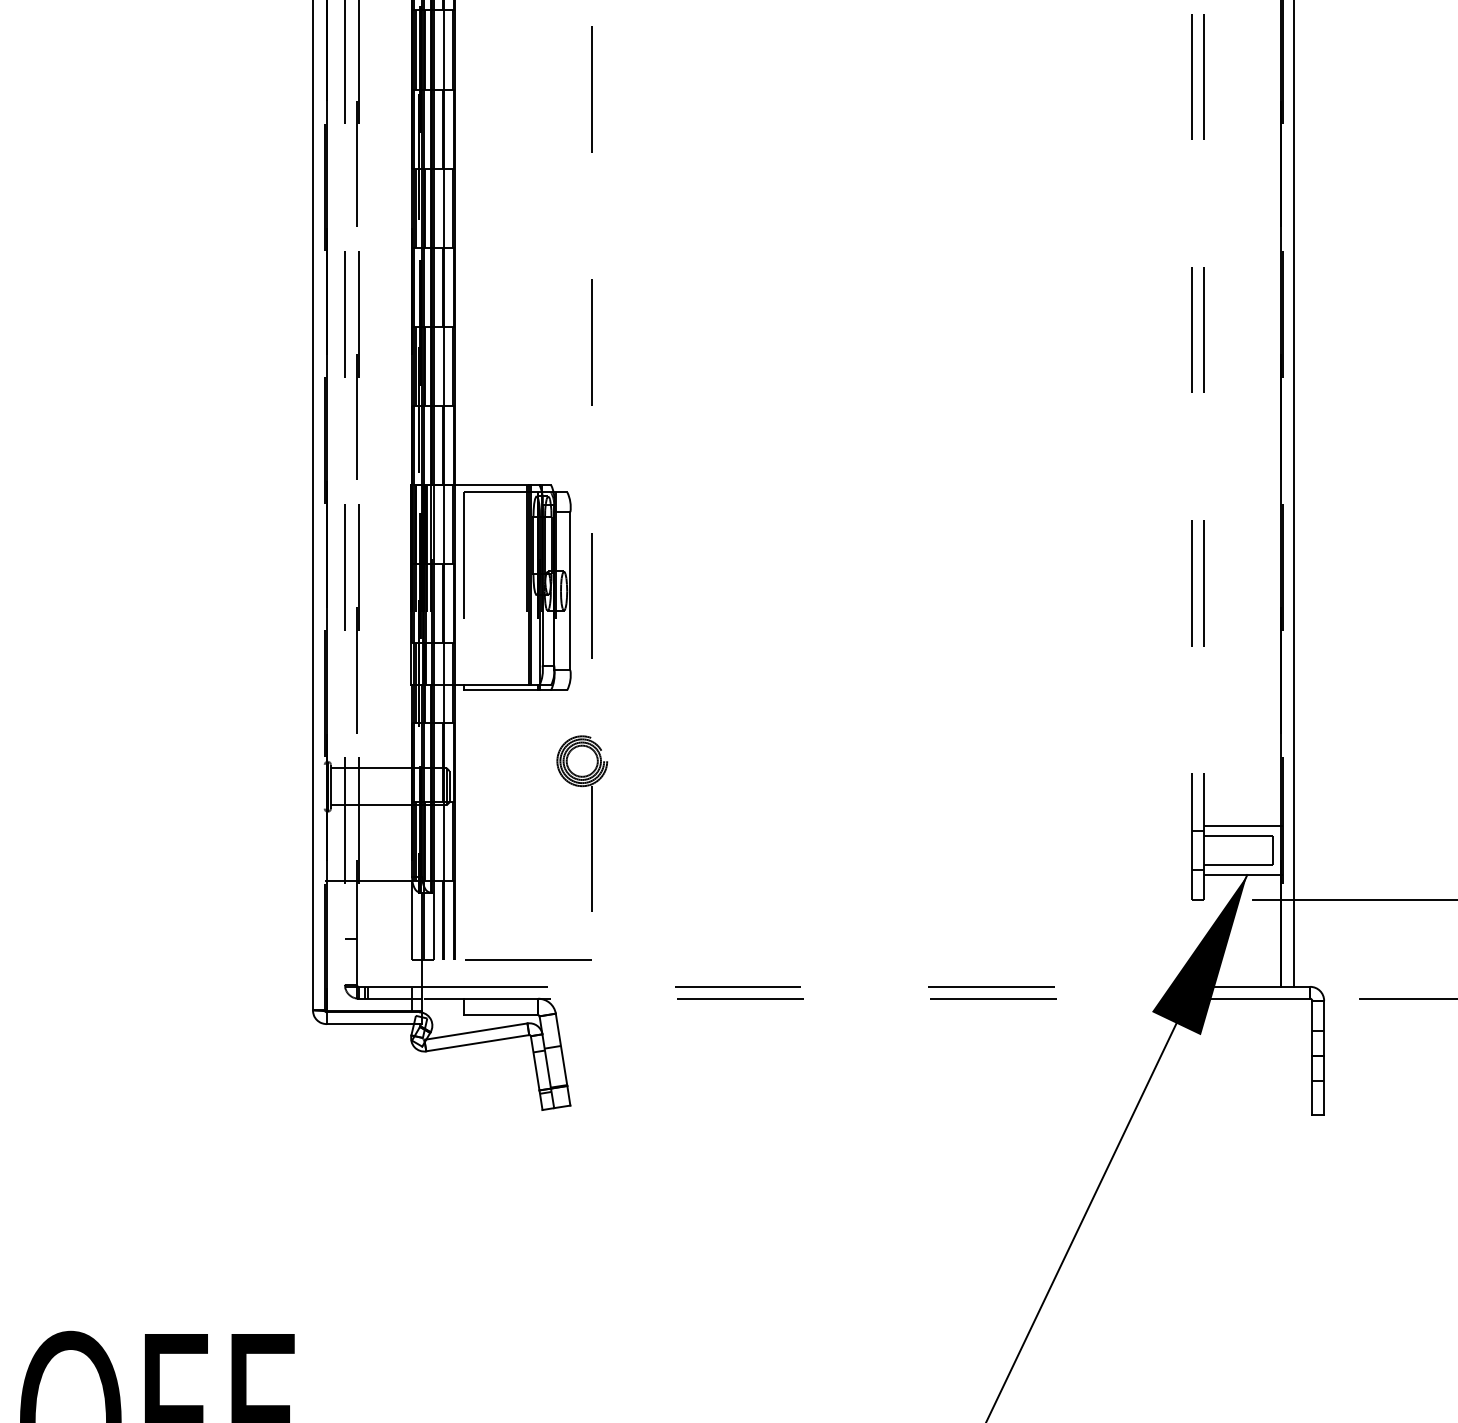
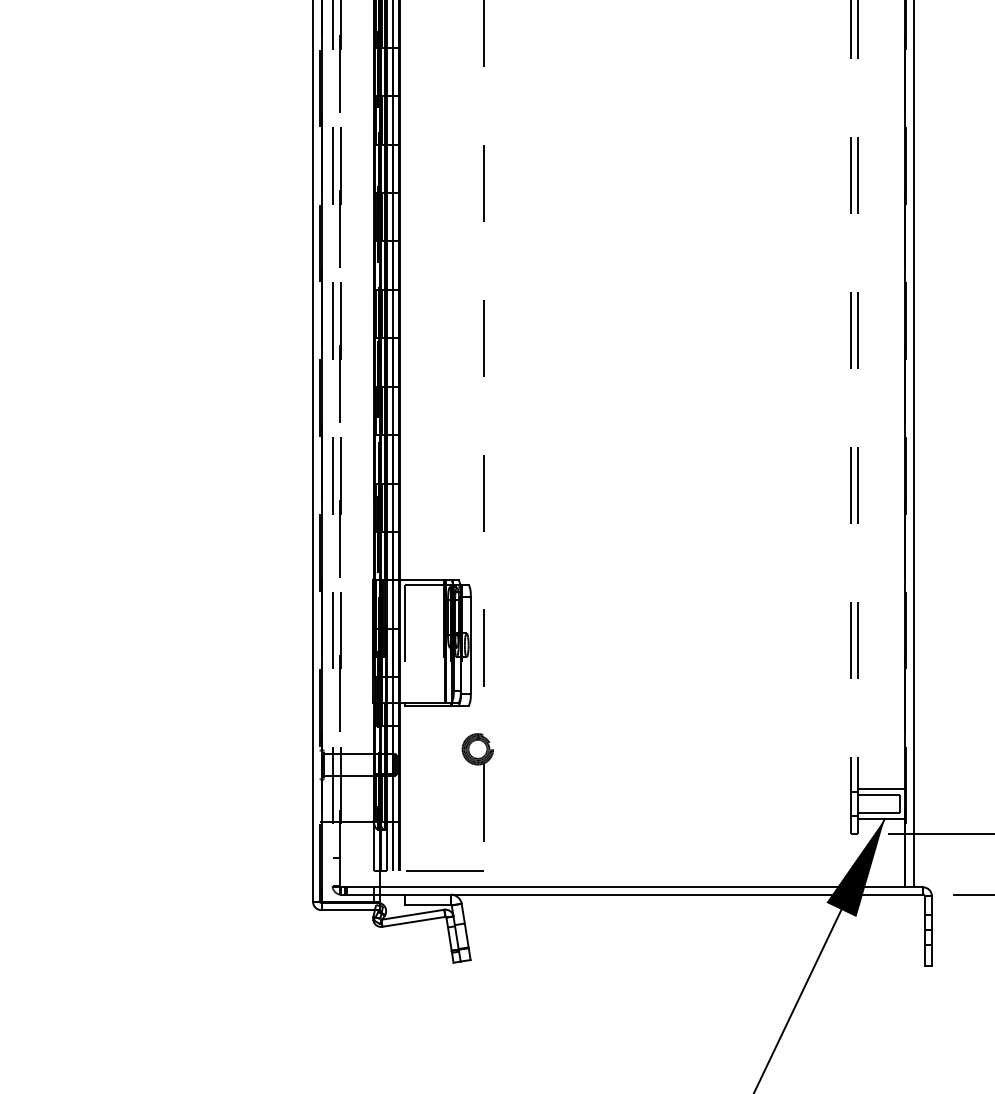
line: (851, 987) -> (642, 887), dashed -> solid
line: (866, 998) -> (651, 894), dashed -> solid

